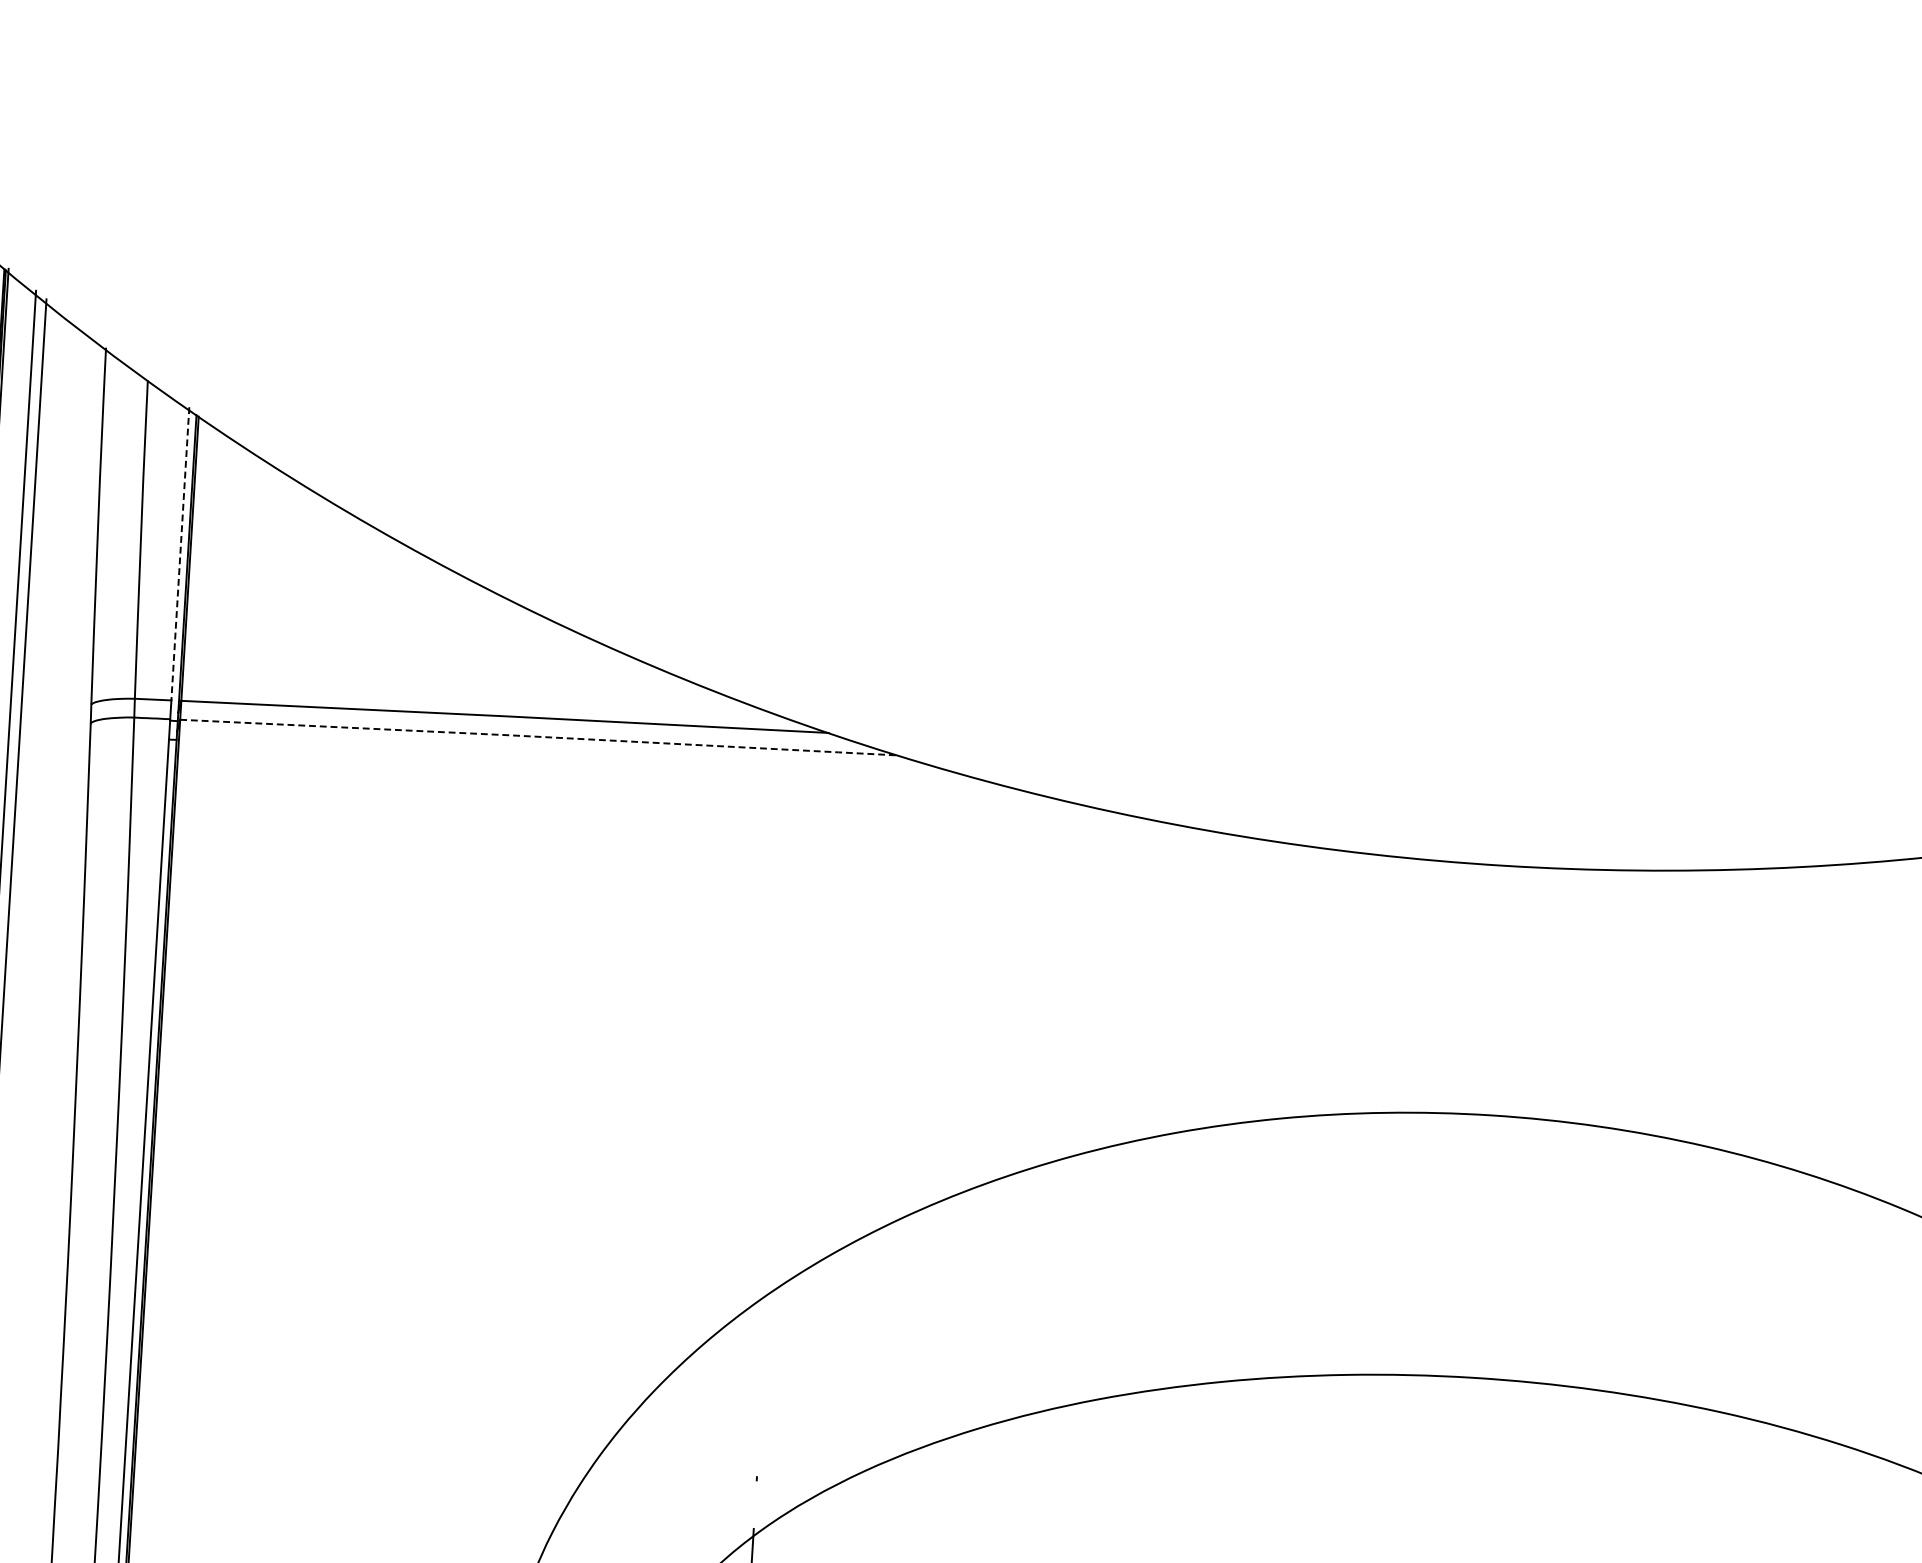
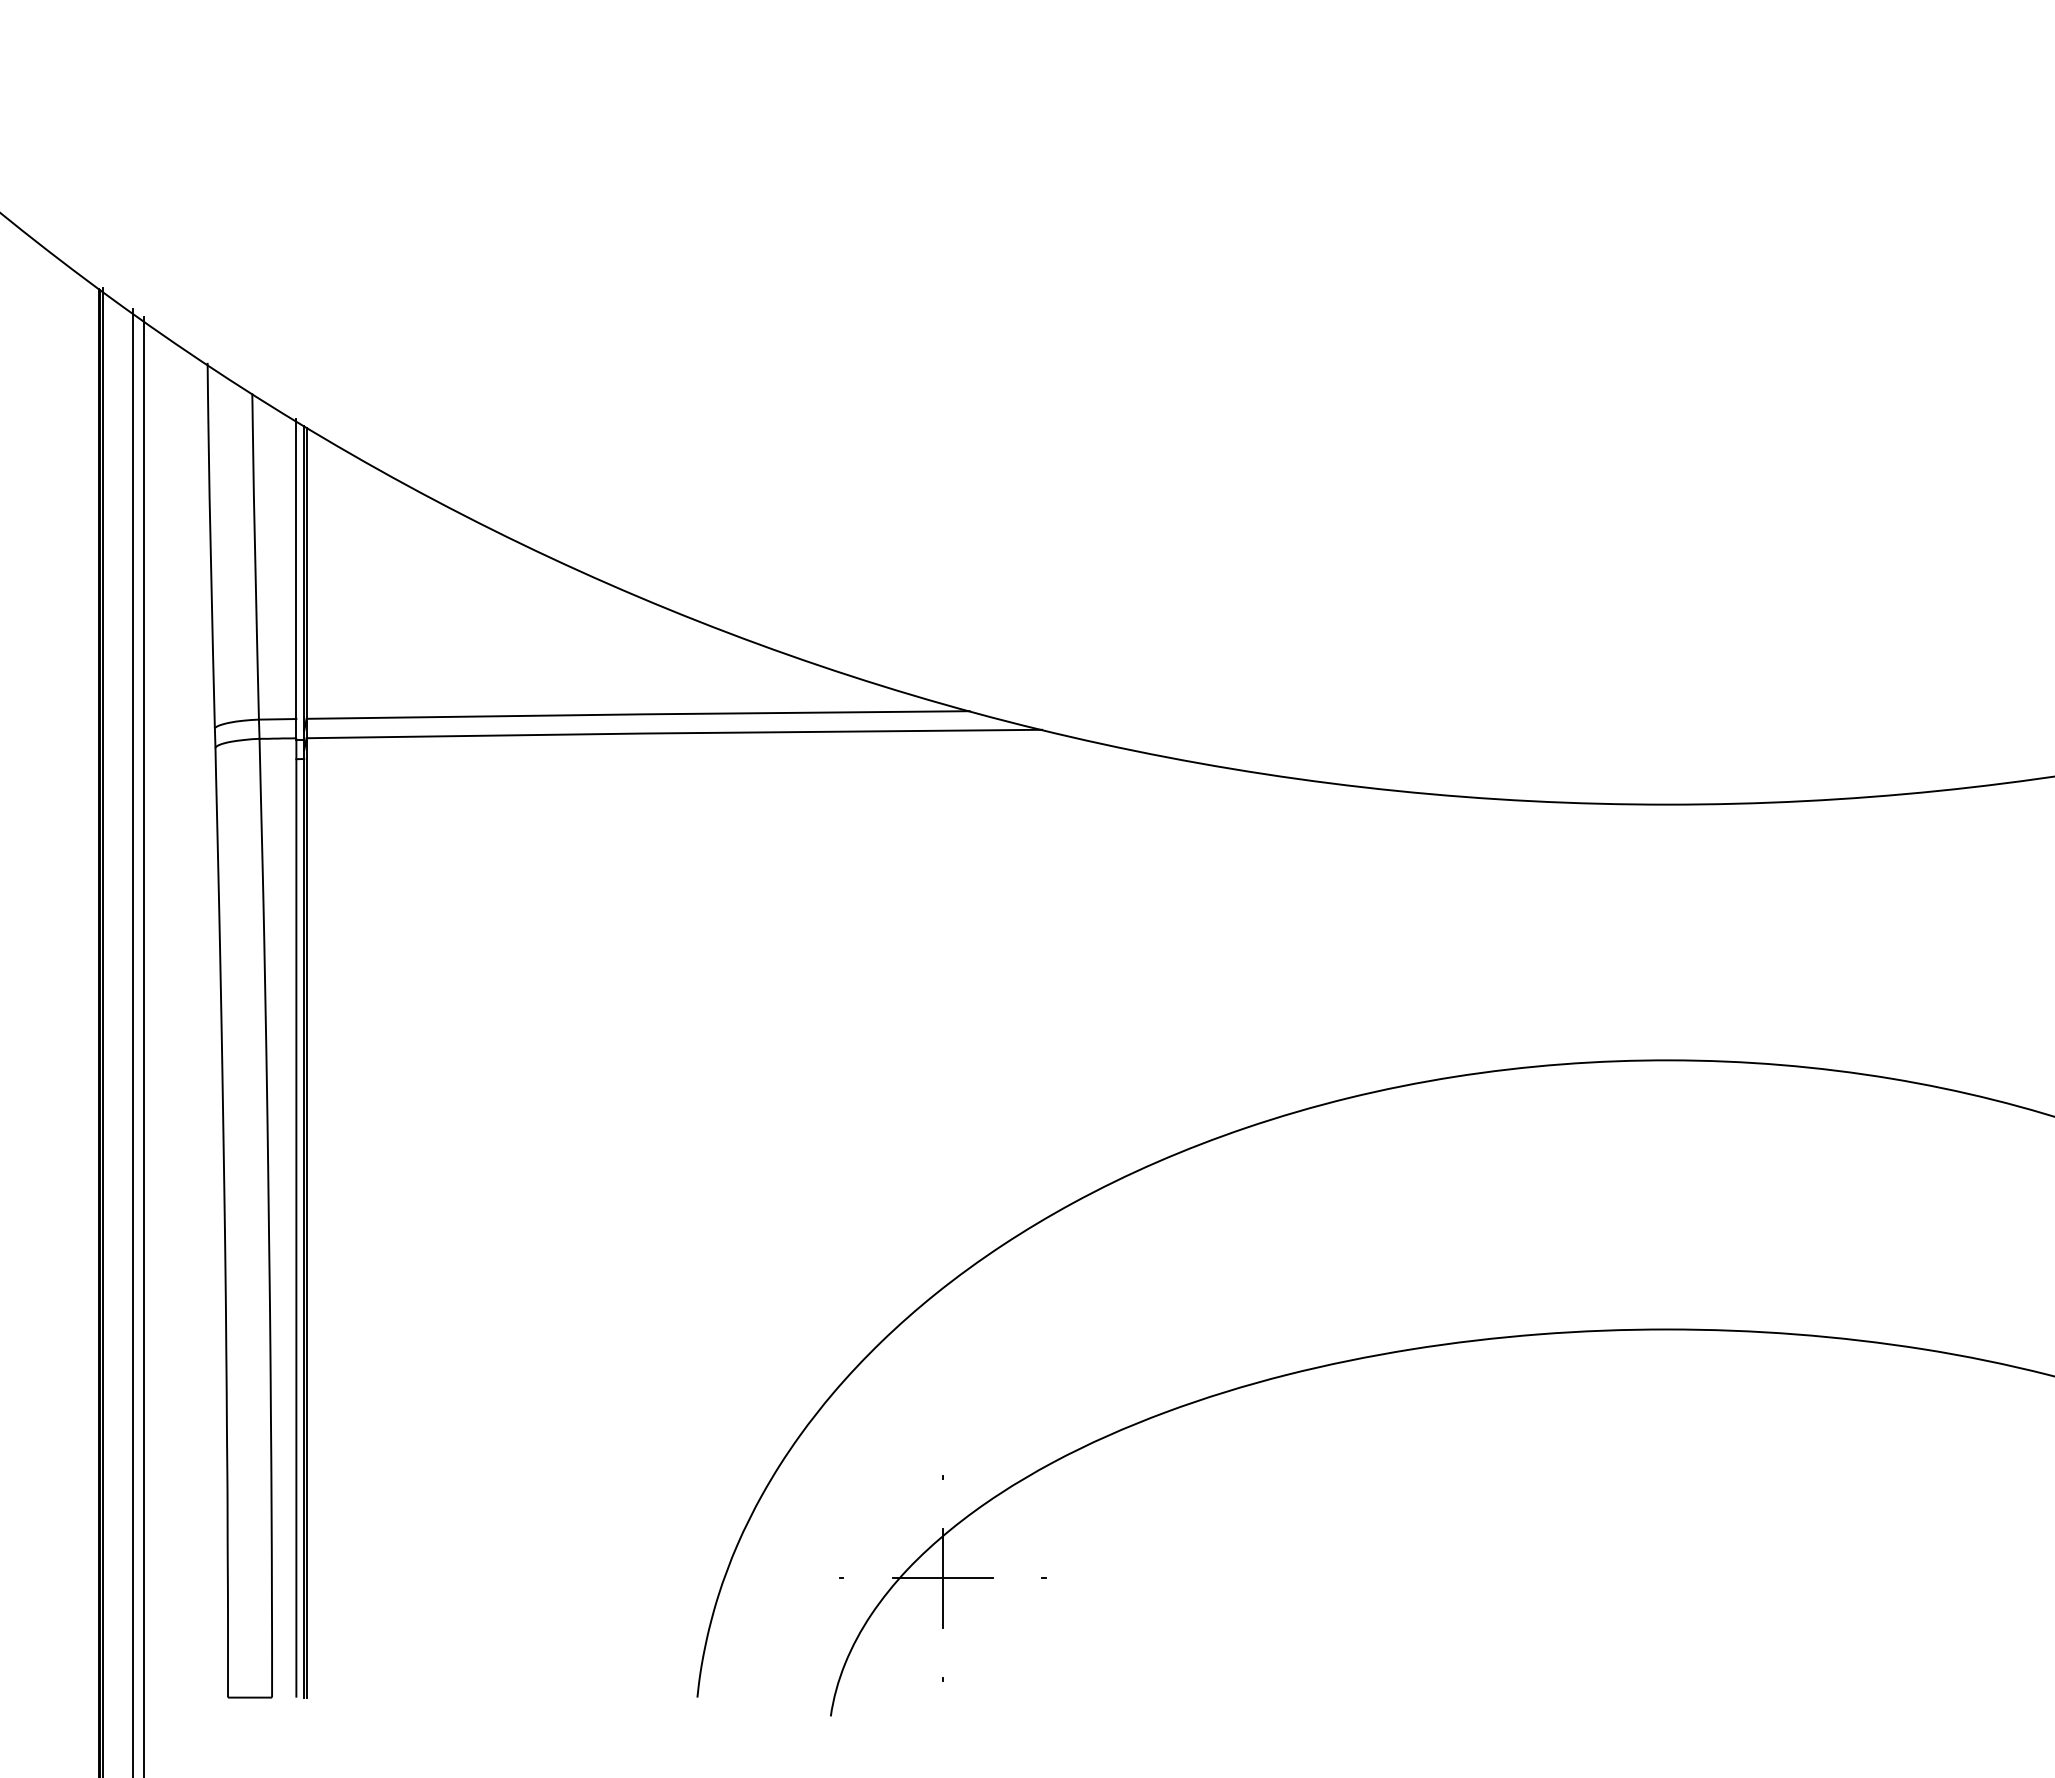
line: (180, 554) -> (296, 569), dashed -> solid
line: (540, 737) -> (675, 733), dashed -> solid

